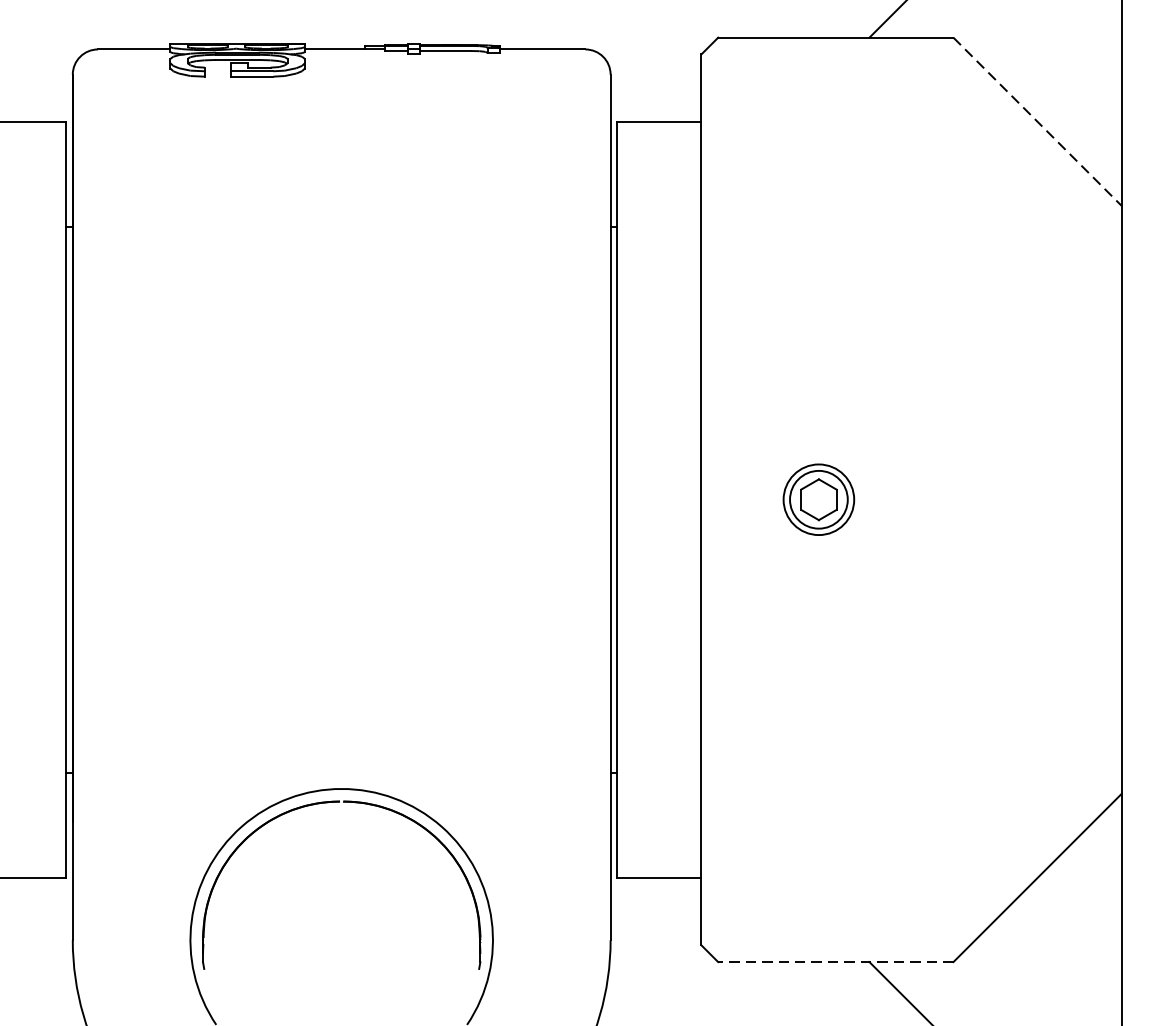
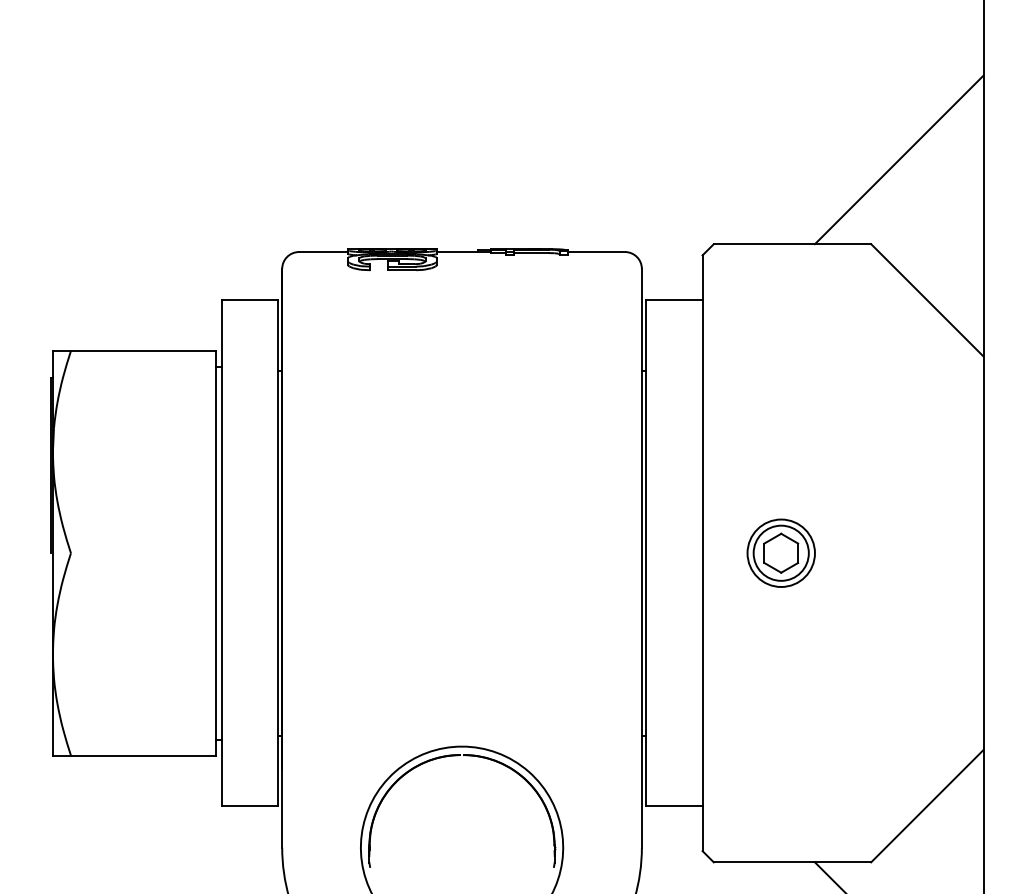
line: (1037, 121) -> (927, 300), dashed -> solid
part: (817, 498) -> (780, 552), size x1.43
line: (835, 962) -> (792, 862), dashed -> solid

